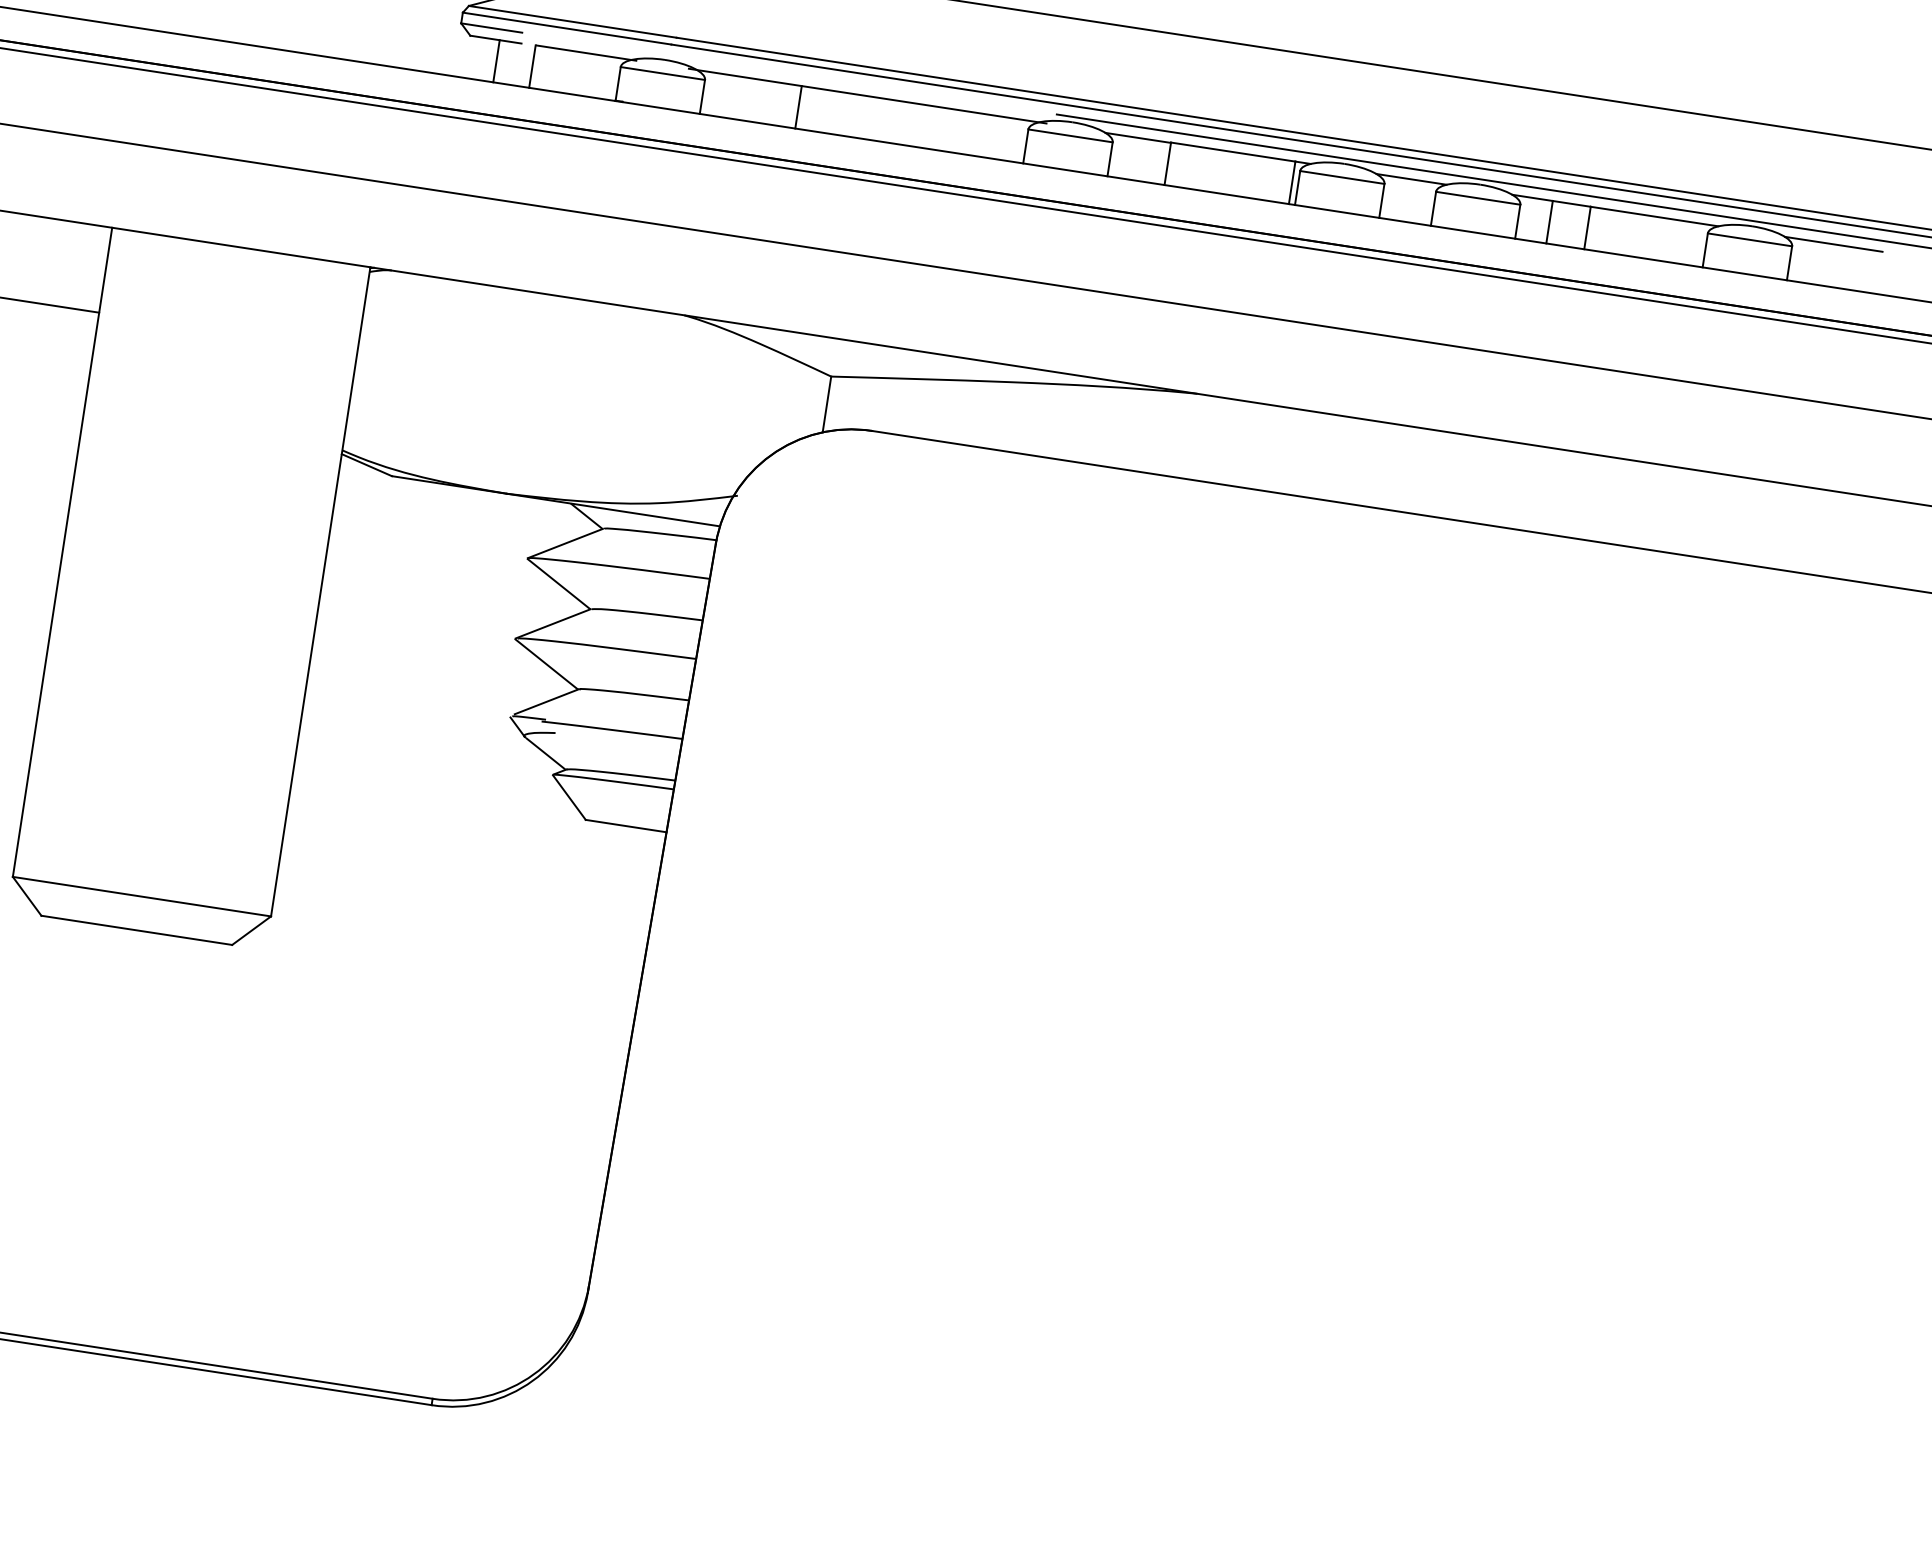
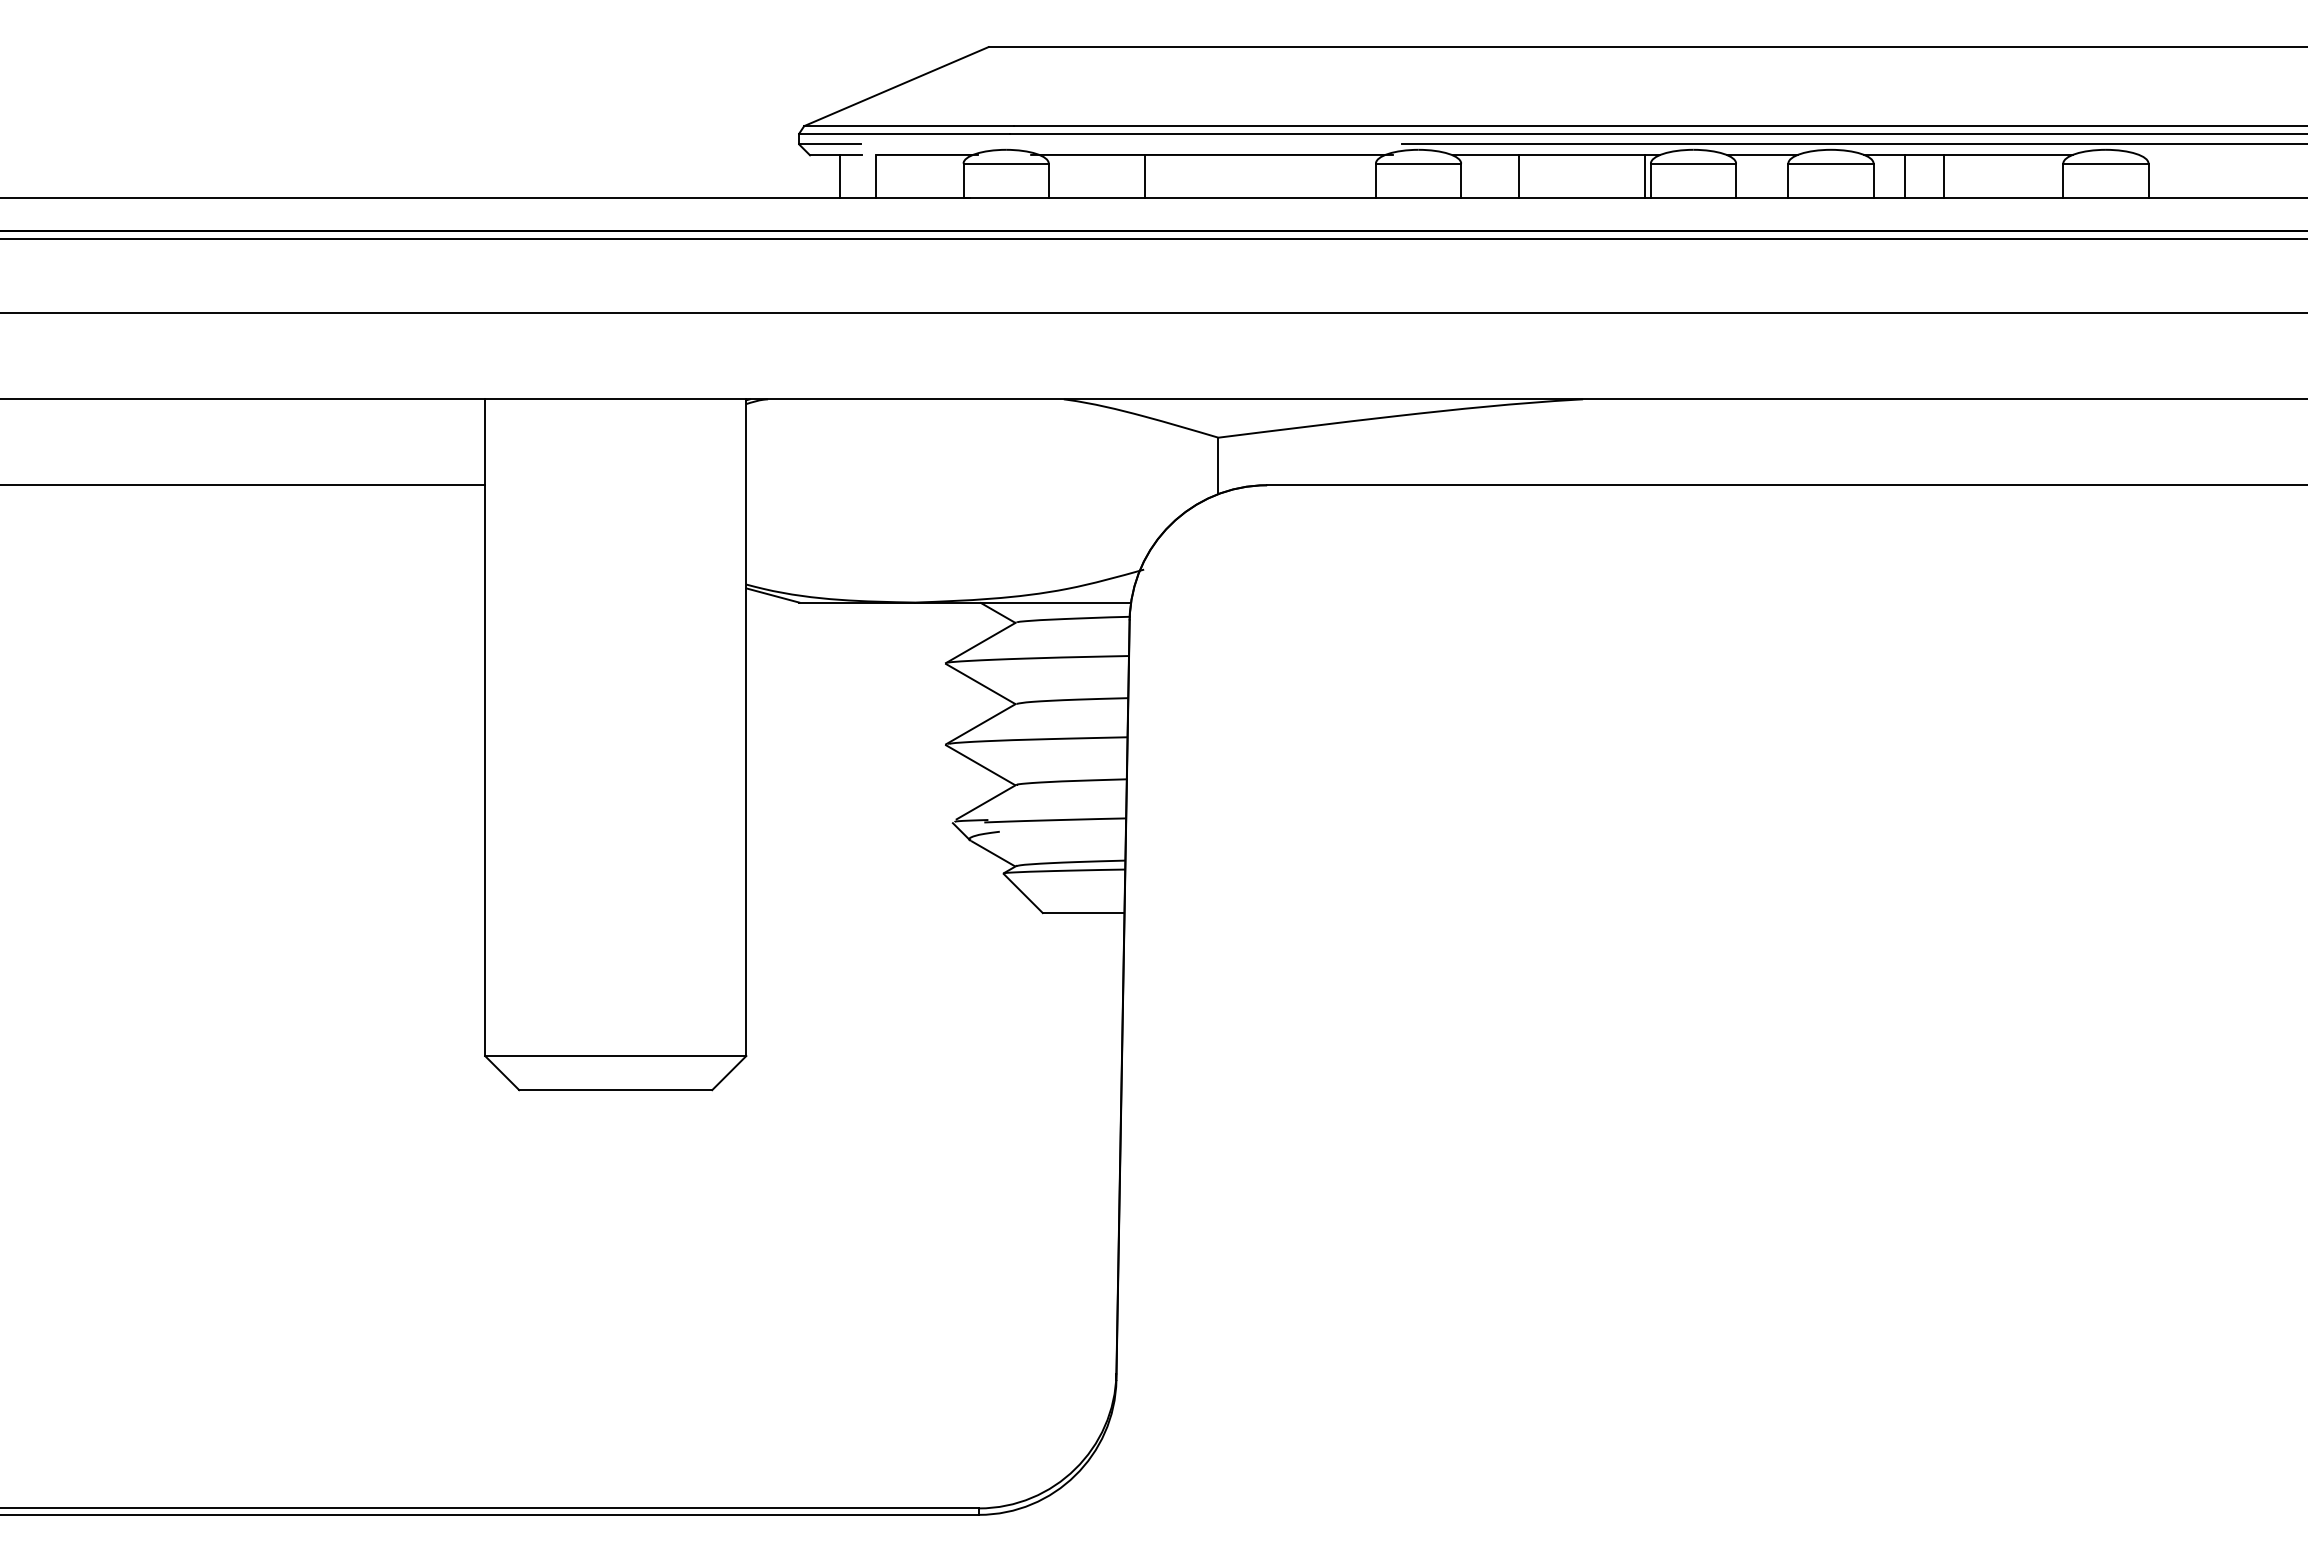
line: (1833, 244) -> (2189, 155), removed

